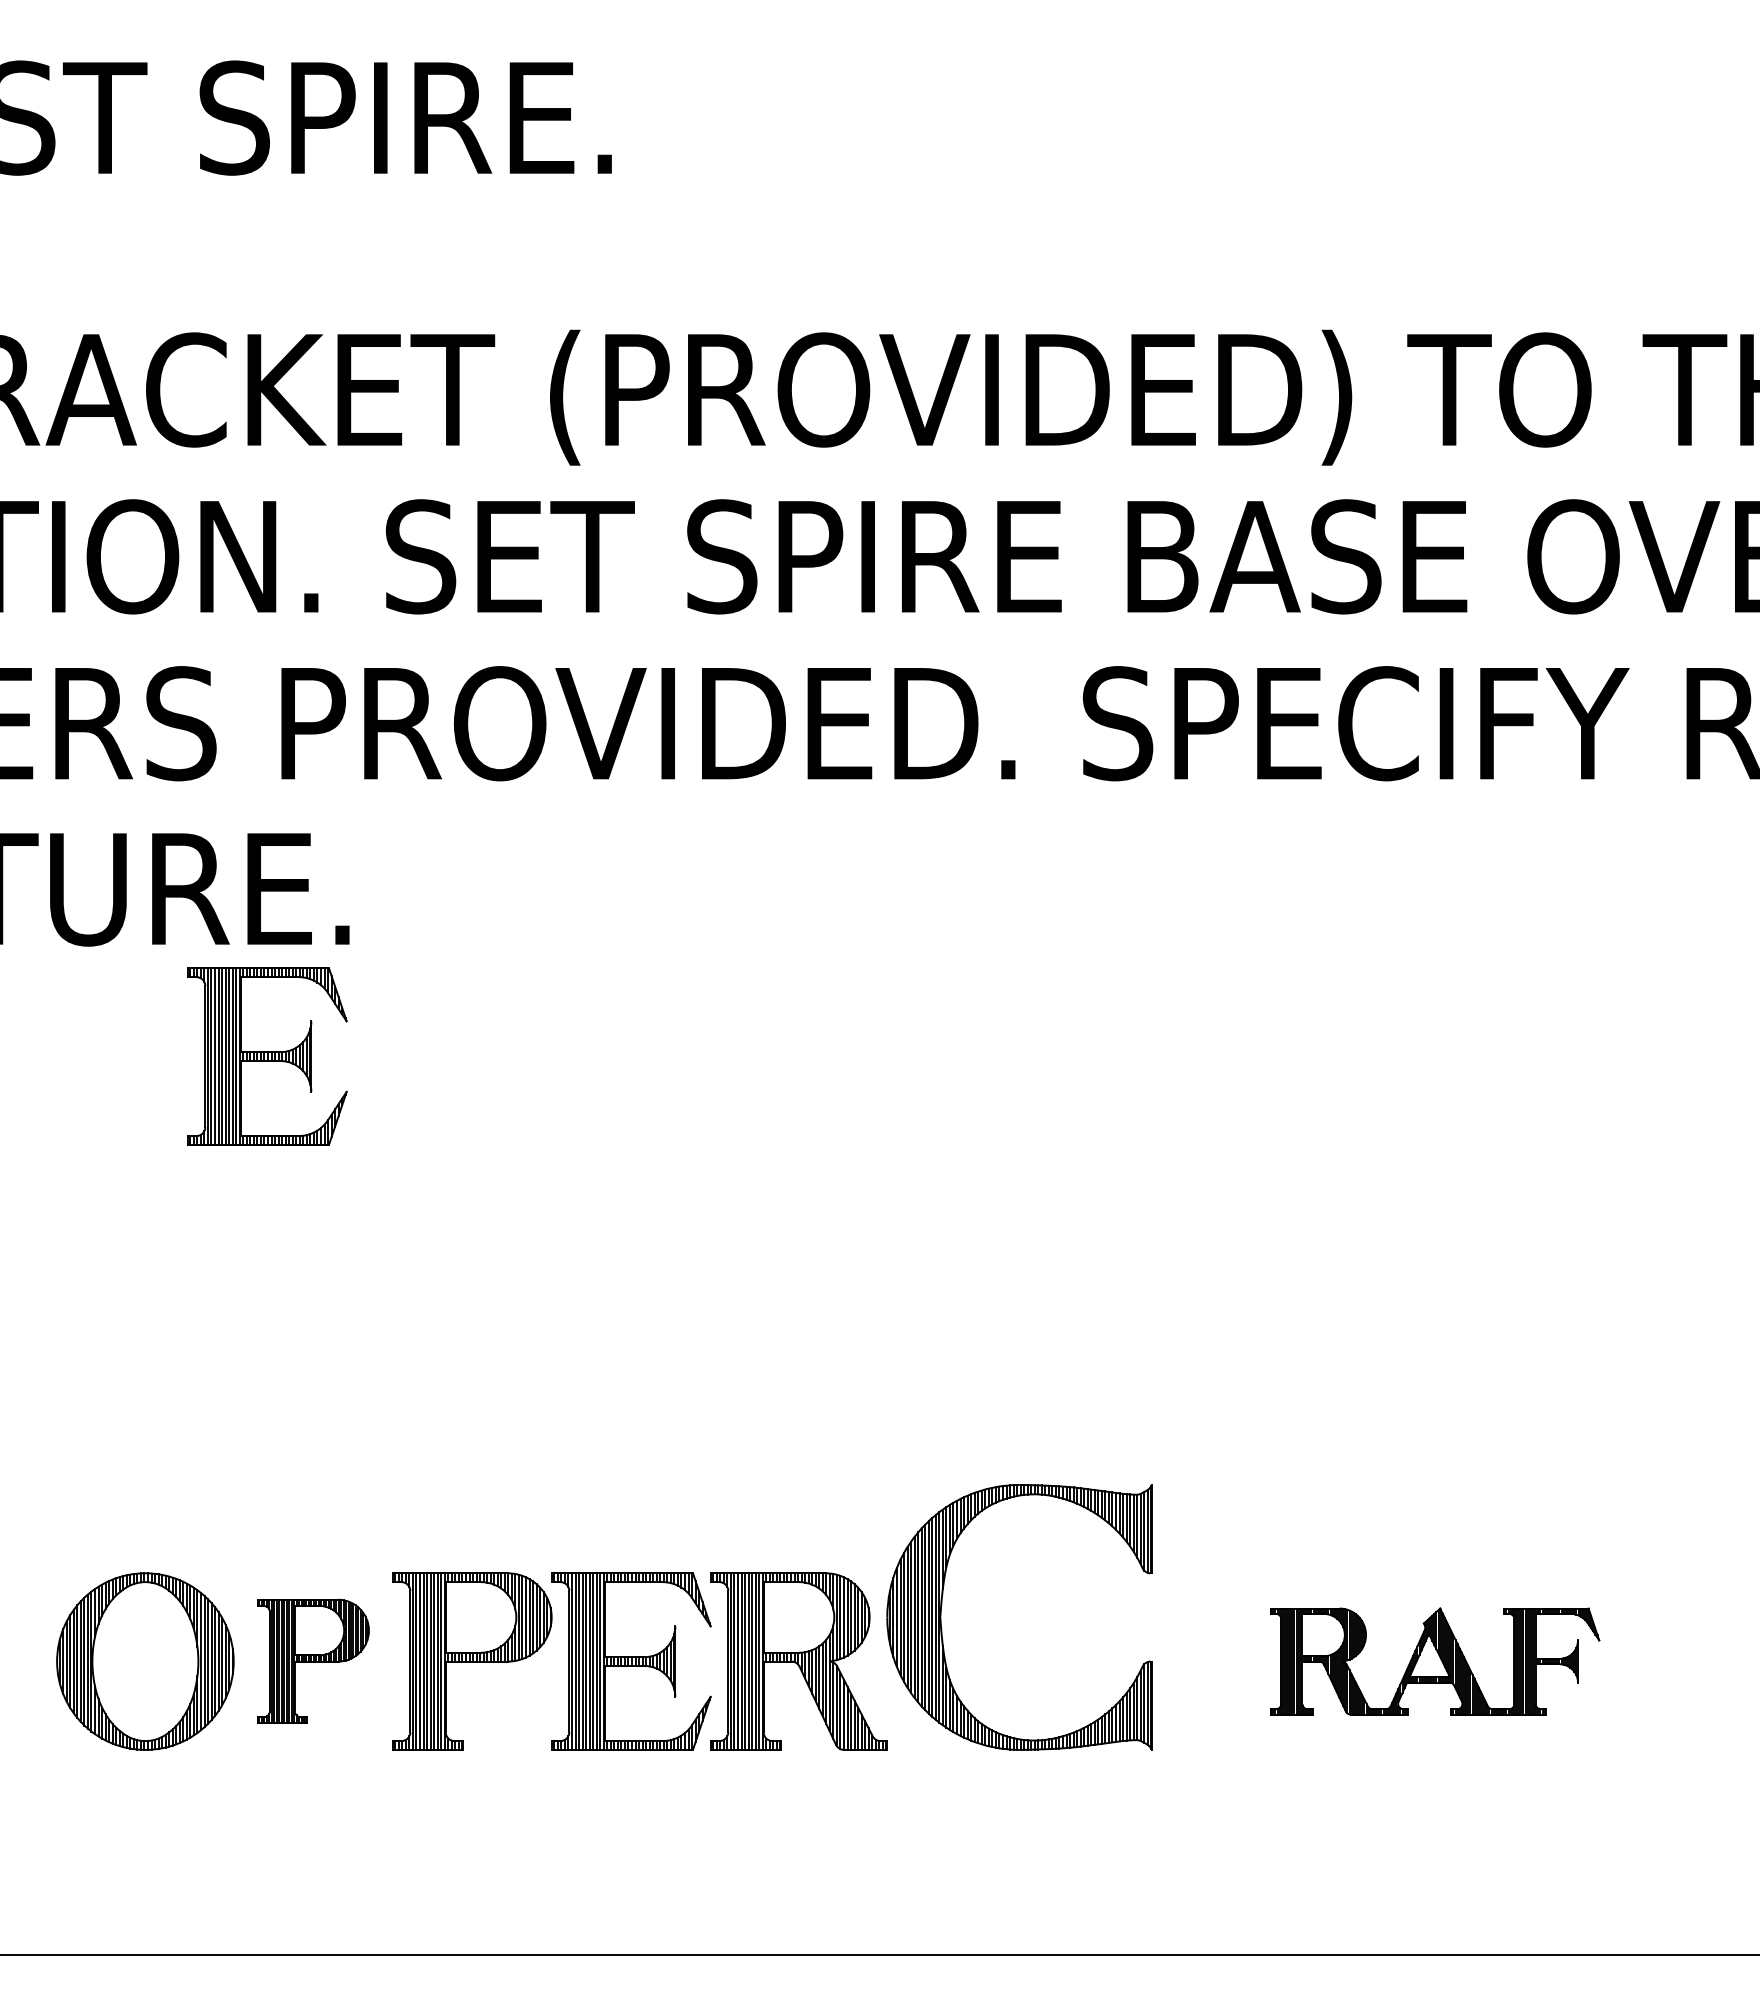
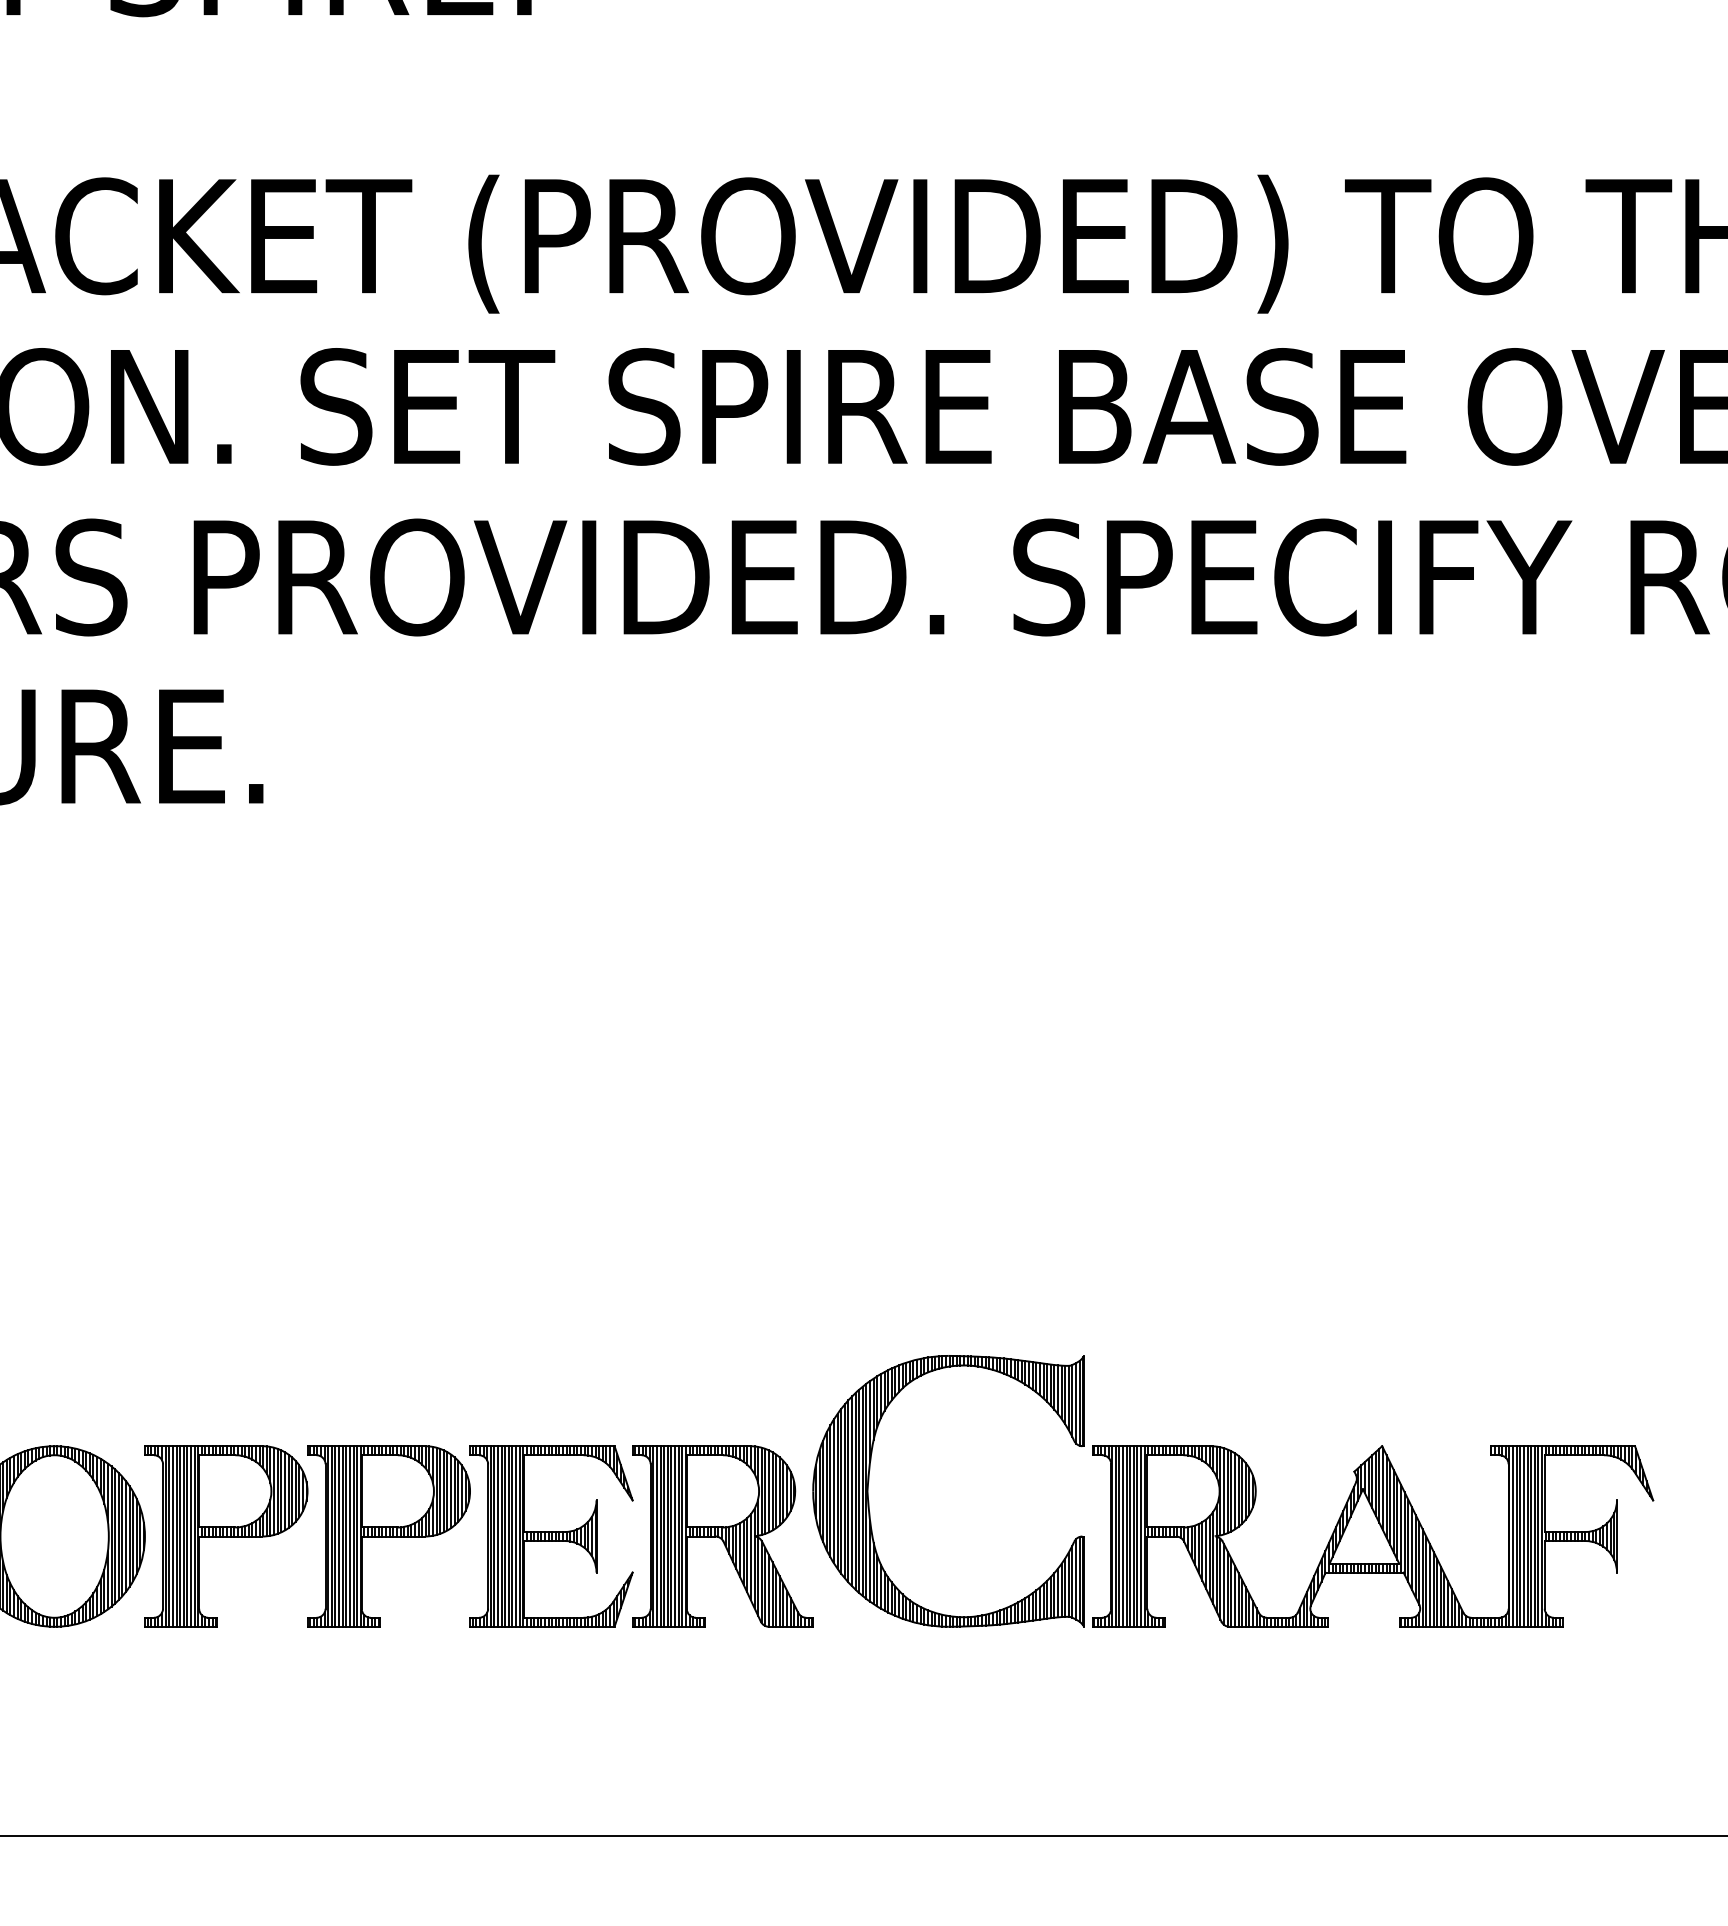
part: (267, 1056) -> (179, 917), removed
part: (313, 1661) -> (226, 1536), size x1.43
part: (1434, 1661) -> (1372, 1536), size x1.67

